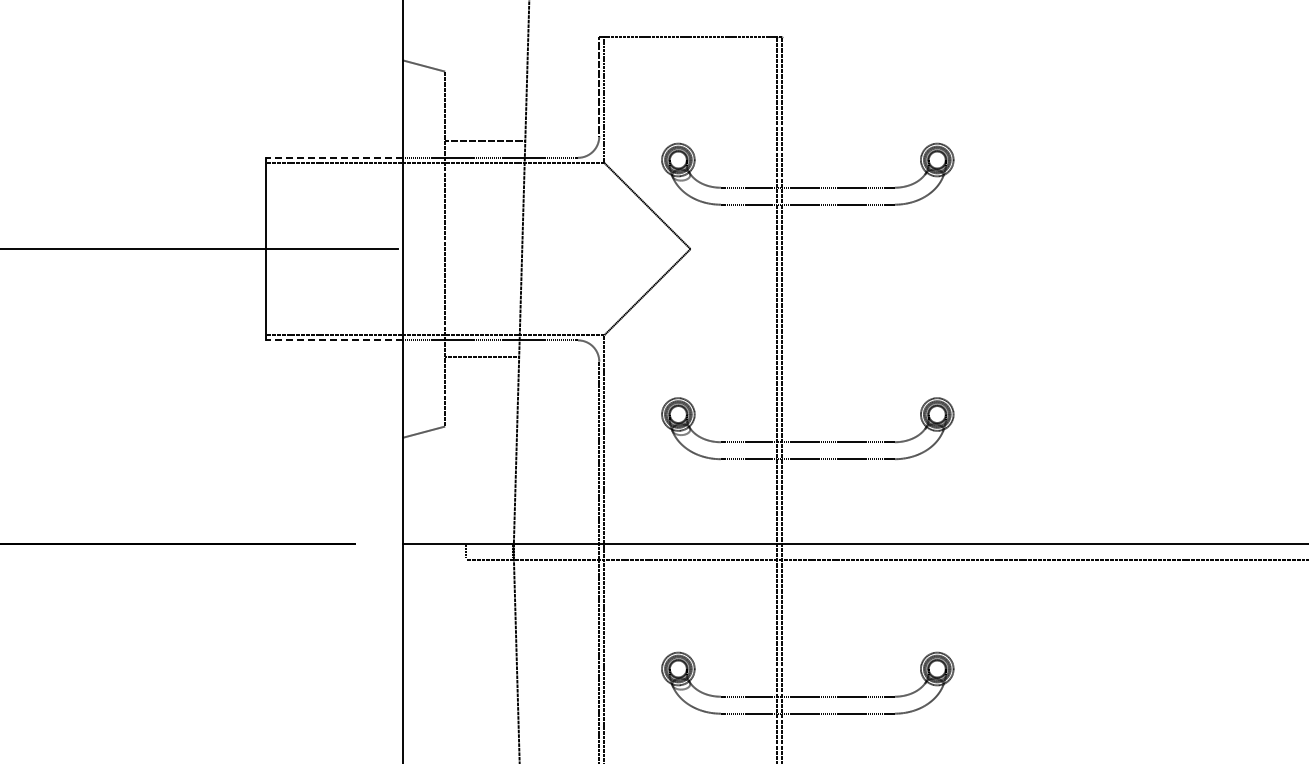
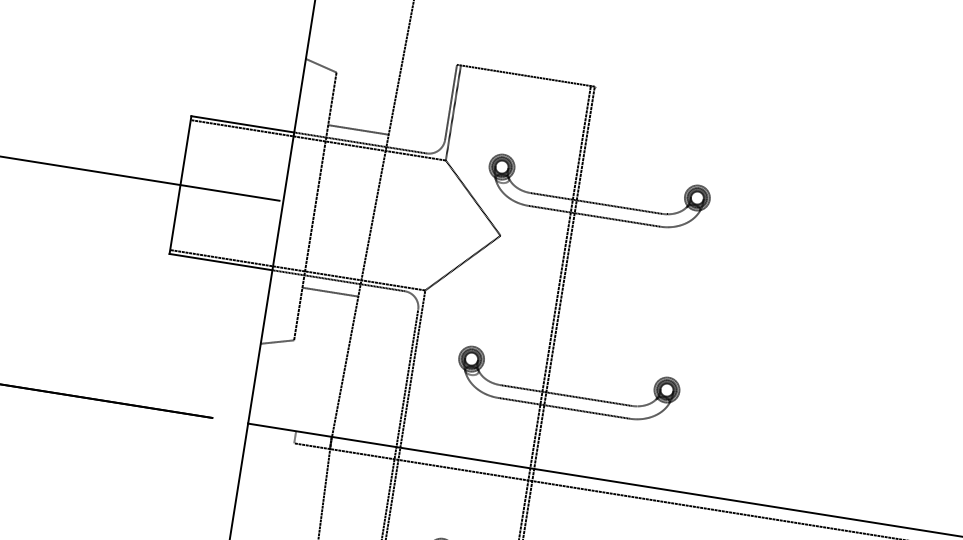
line: (334, 157) -> (242, 124), dashed -> solid
line: (334, 340) -> (220, 262), dashed -> solid

